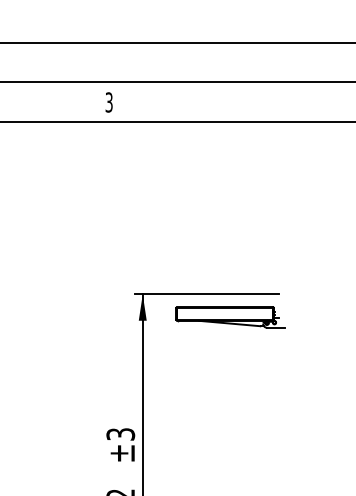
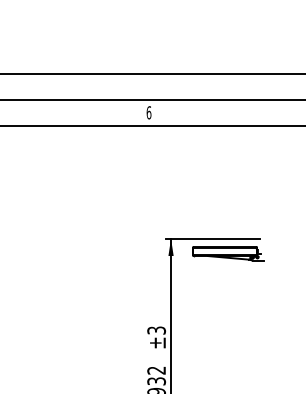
text: (108, 102) -> (148, 112), 3 -> 6

